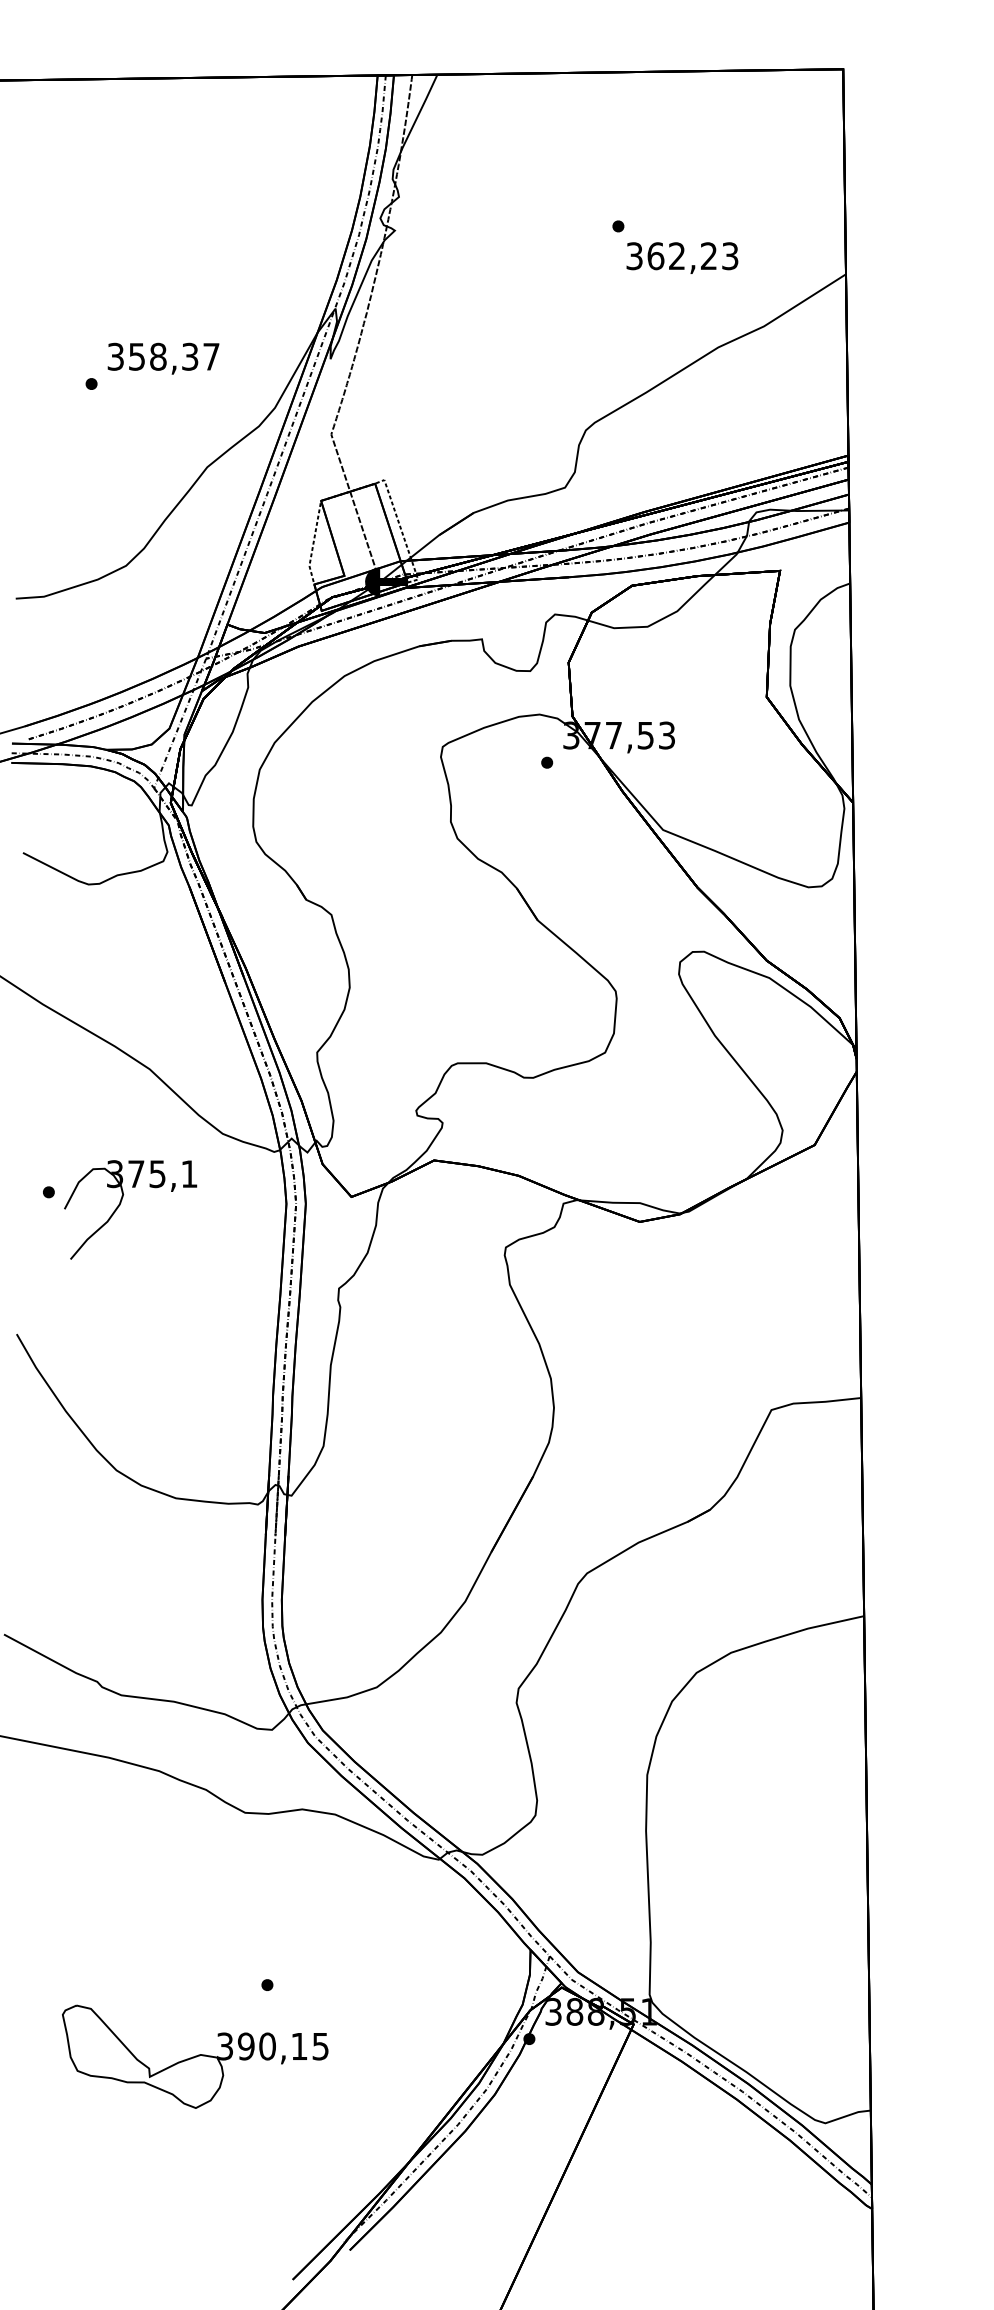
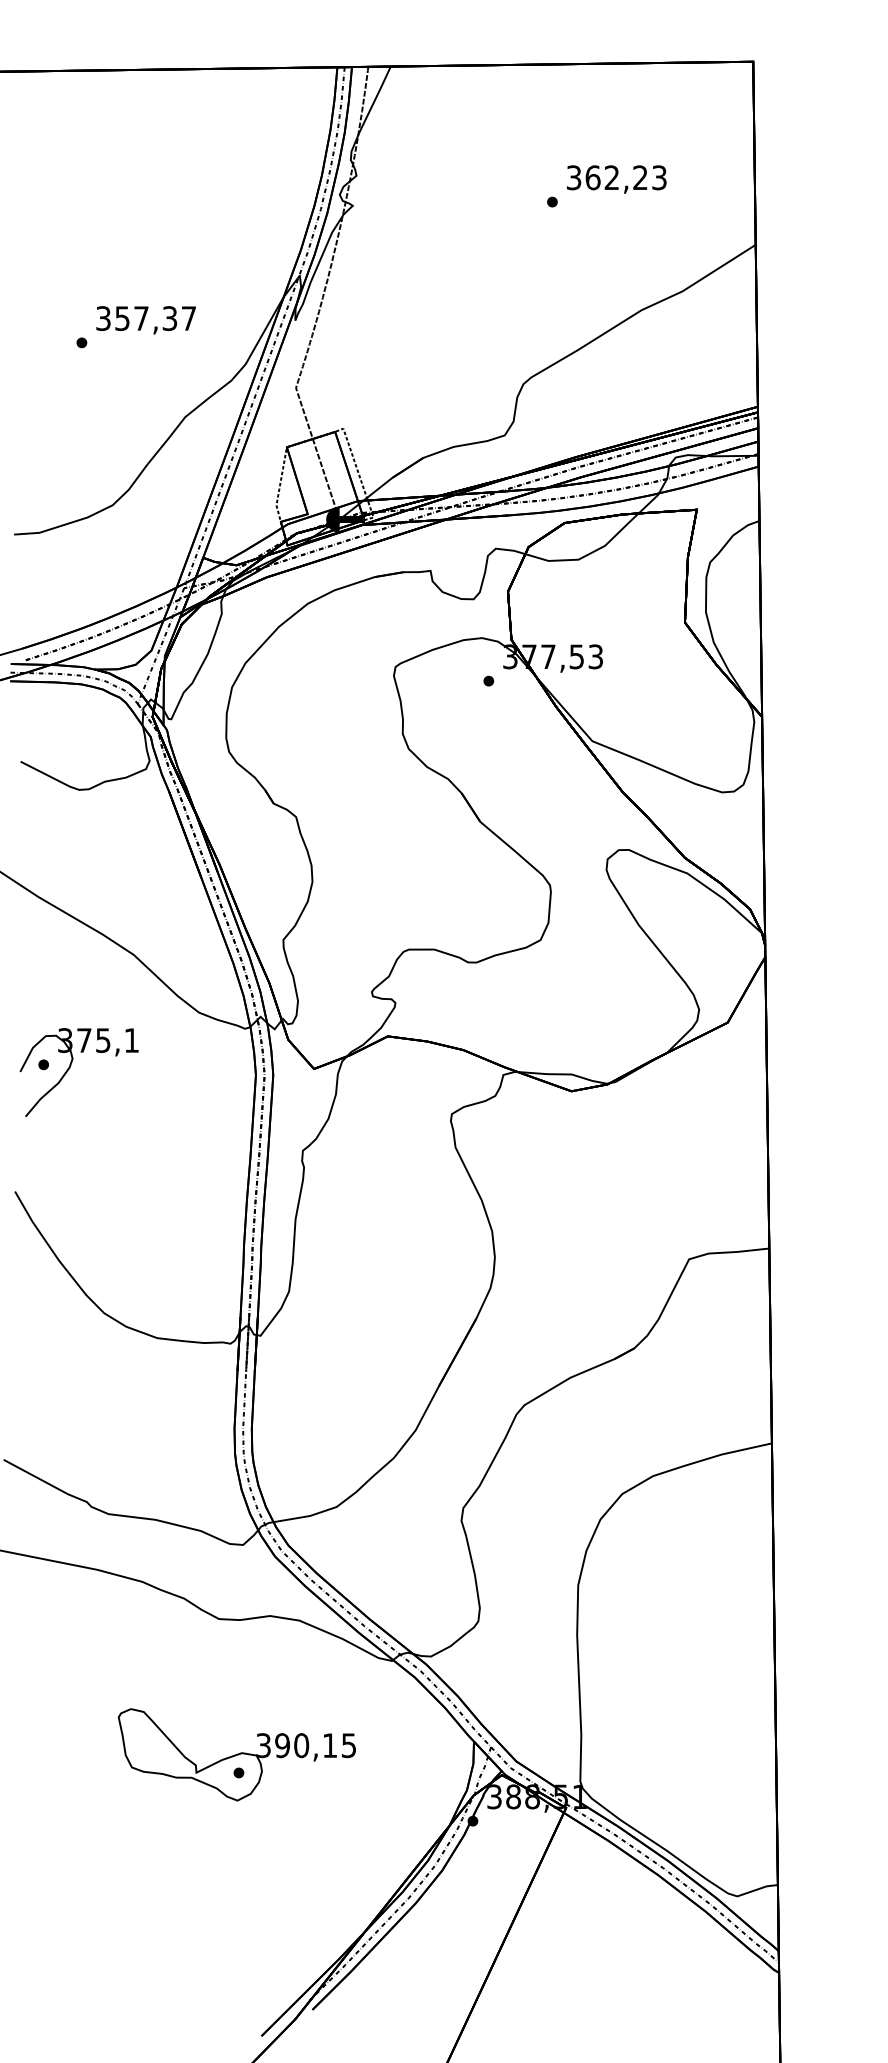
text: (682, 257) -> (616, 178), moved
text: (158, 356) -> (141, 318), 358,37 -> 357,37
part: (120, 1205) -> (70, 1068), moved
part: (195, 2056) -> (237, 1754), moved

